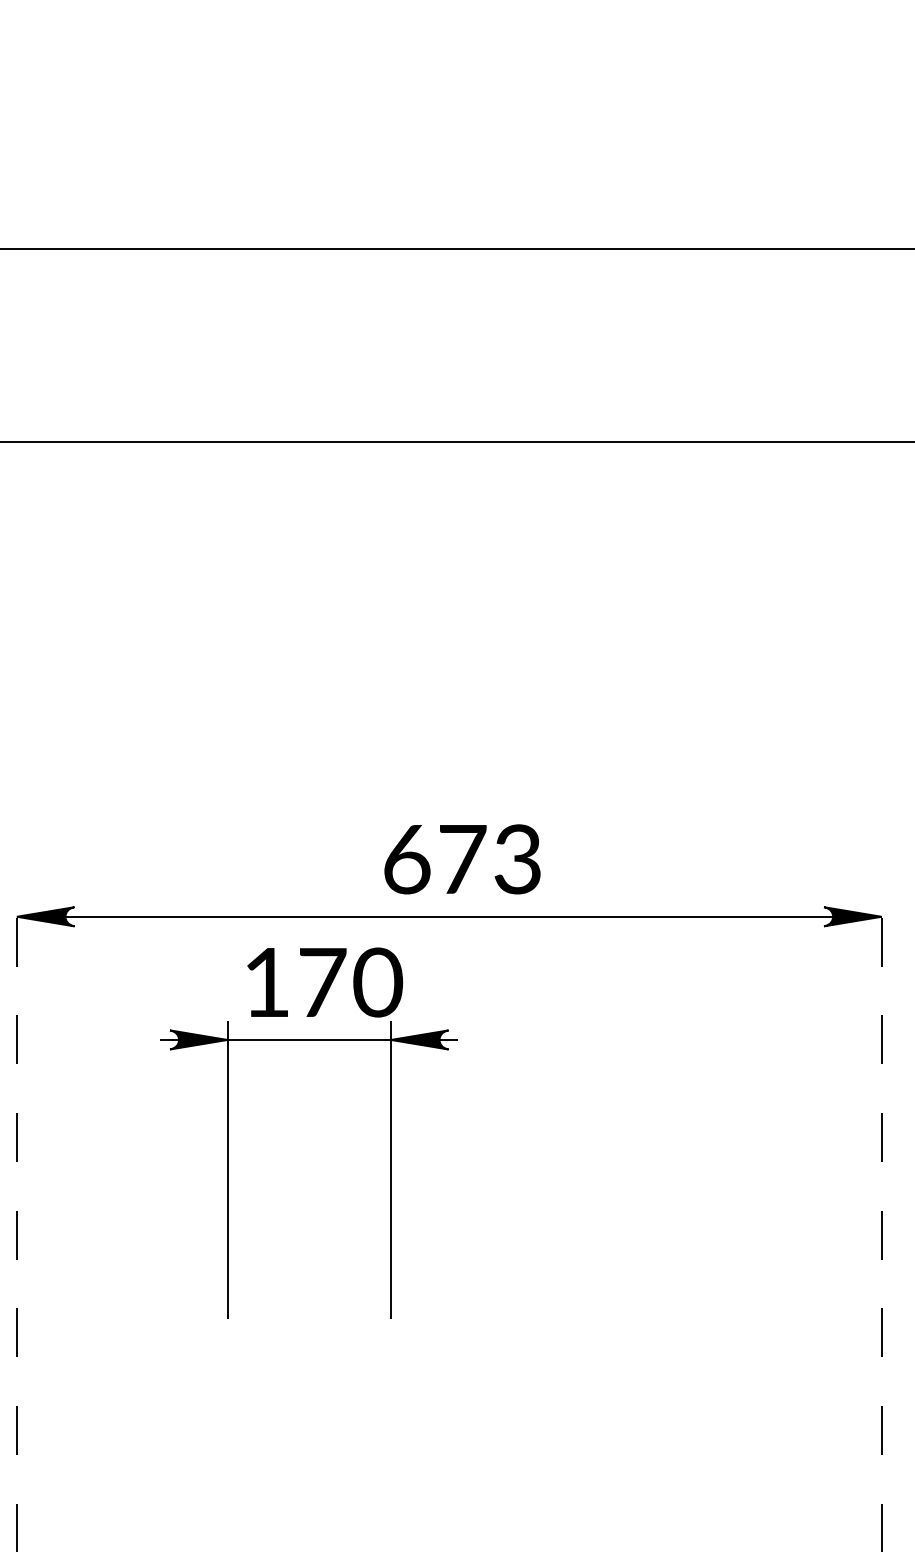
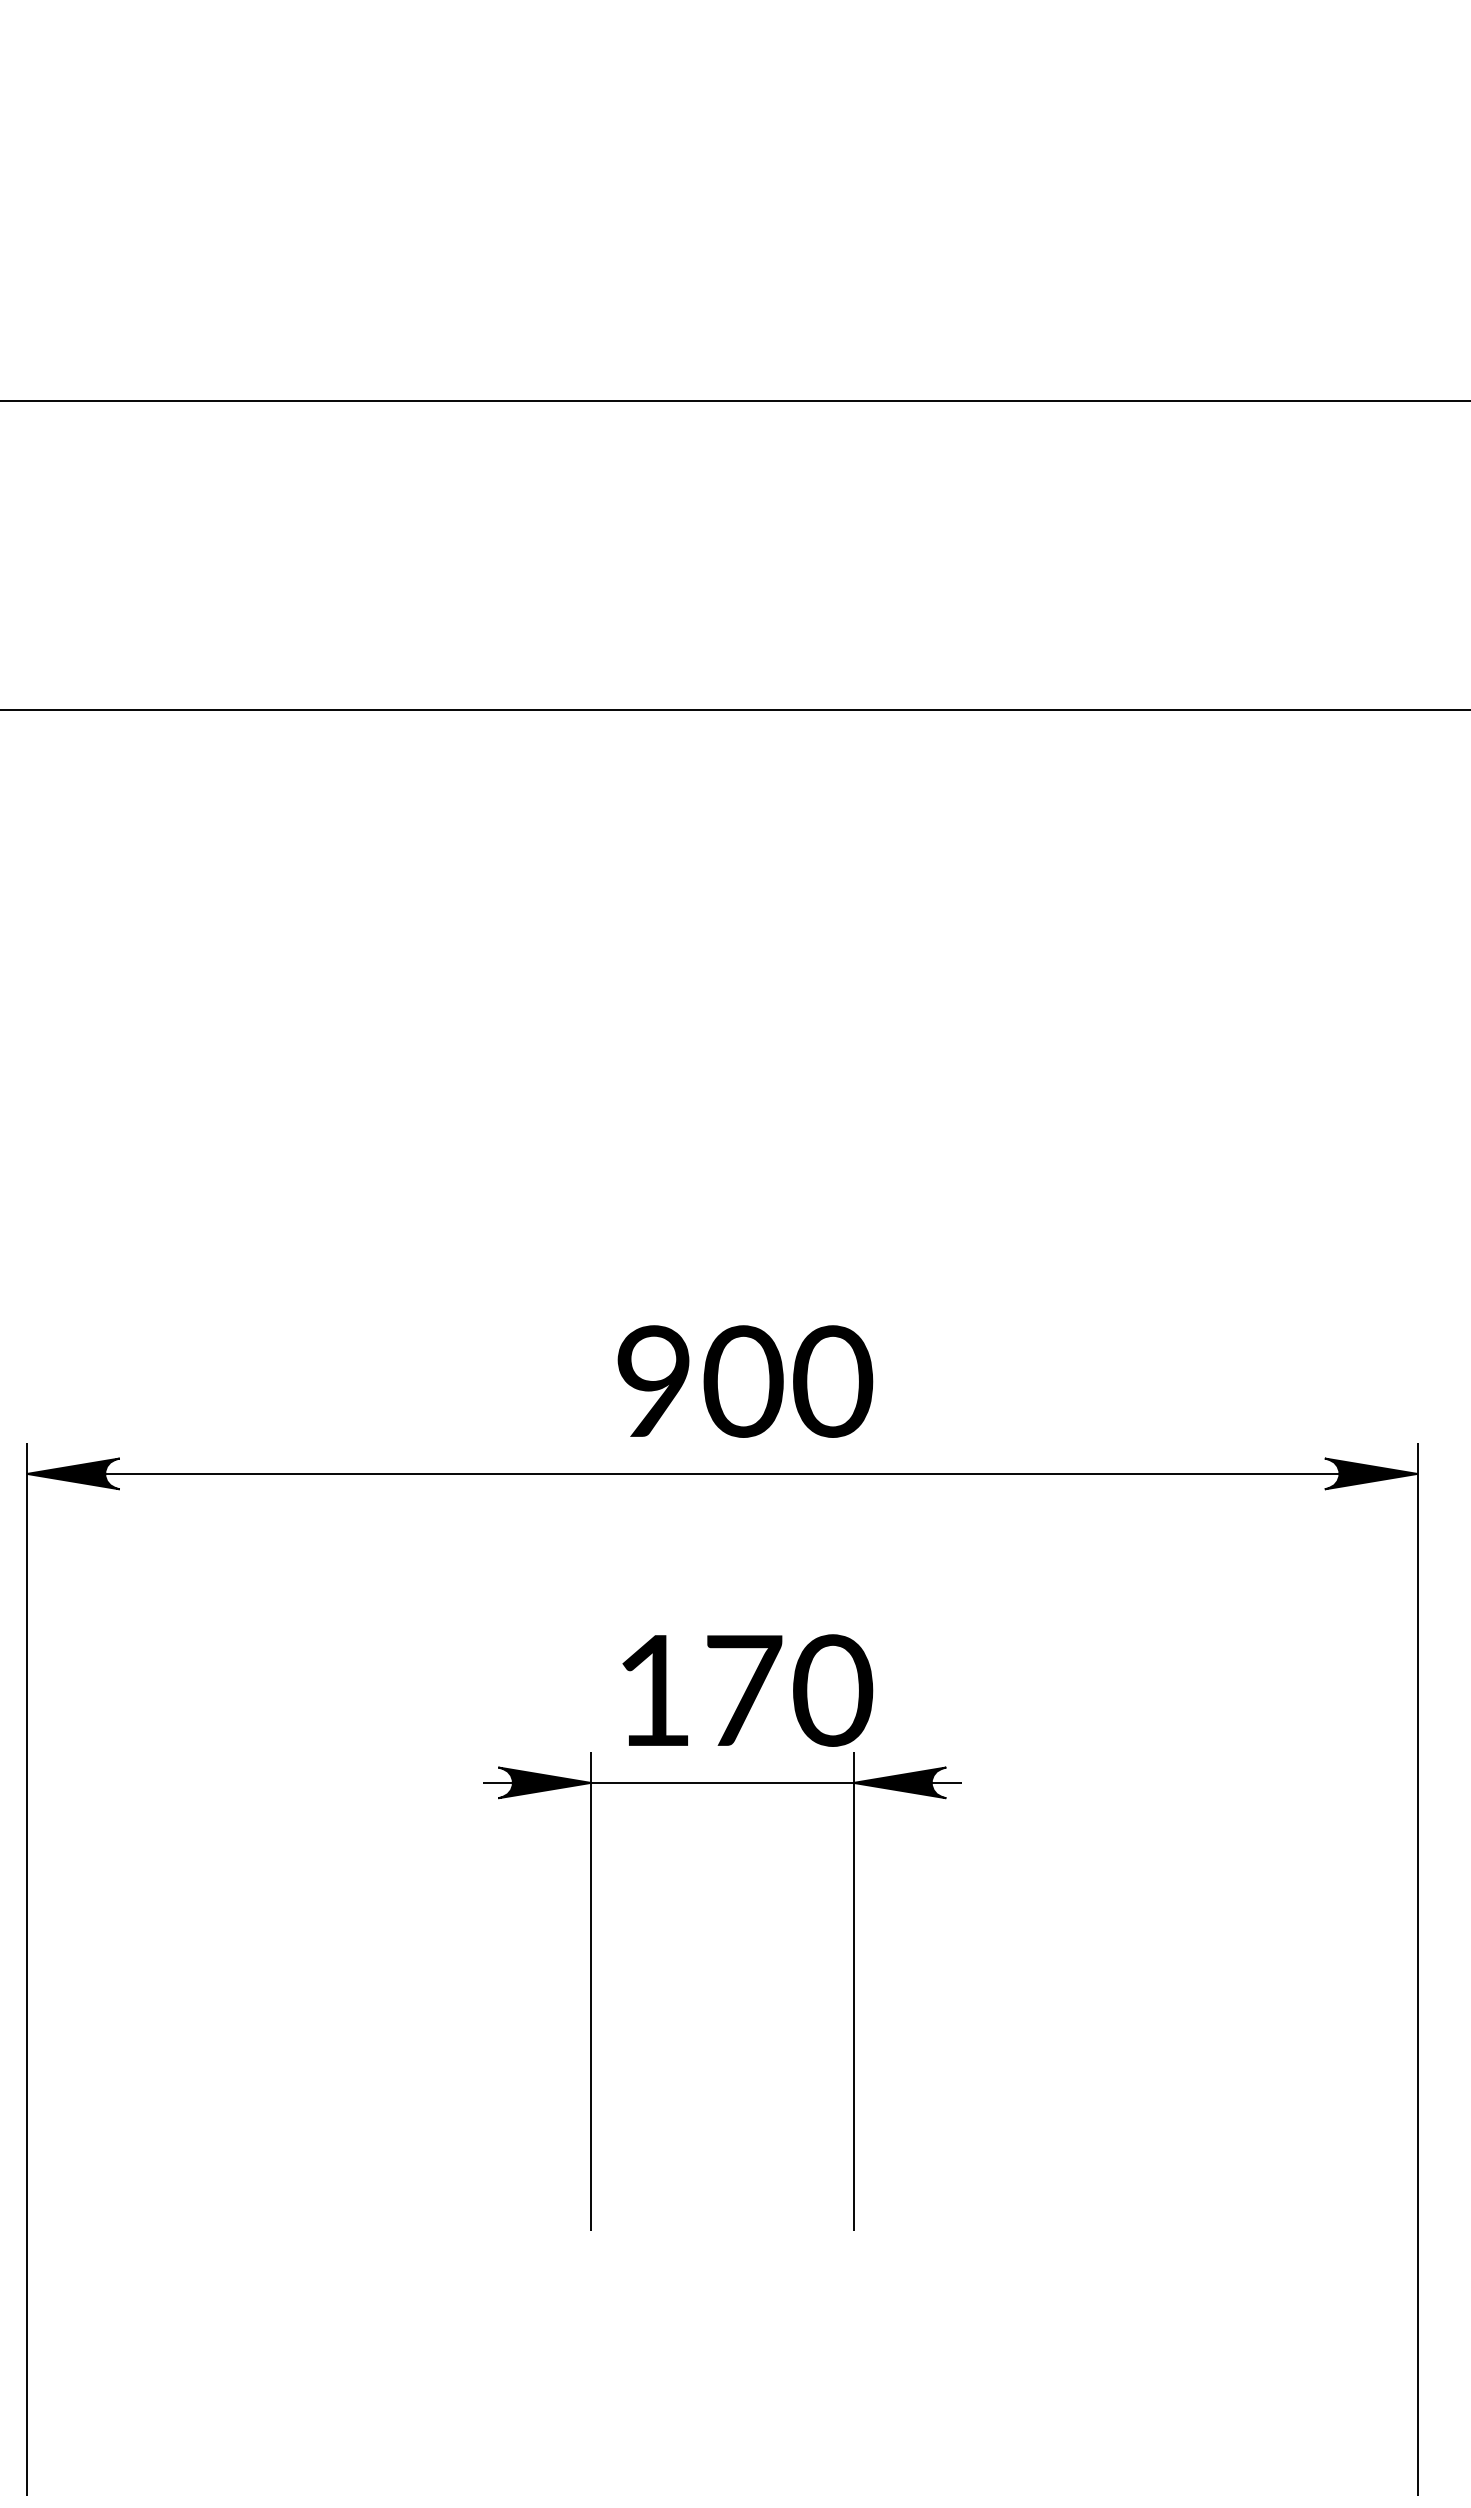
text: (463, 859) -> (745, 1381), 673 -> 900
part: (228, 1132) -> (592, 1931), moved
line: (16, 1224) -> (26, 1968), dashed -> solid
line: (881, 1224) -> (1417, 1968), dashed -> solid

